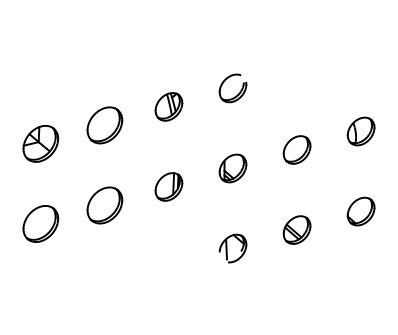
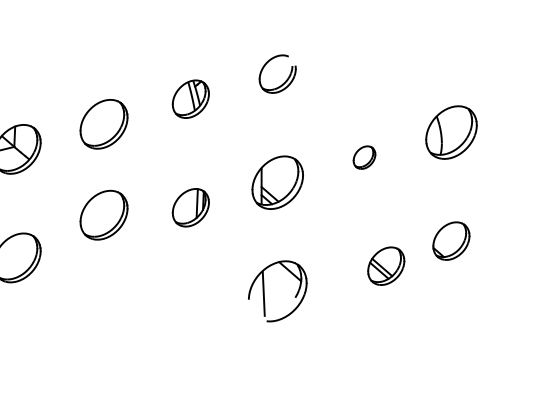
part: (360, 131) -> (450, 132), size x1.4
part: (296, 149) -> (363, 156), size x0.6
part: (232, 168) -> (277, 182), size x1.4
part: (104, 205) -> (103, 215), moved
part: (296, 229) -> (385, 265), moved
part: (232, 248) -> (277, 291), size x1.6

